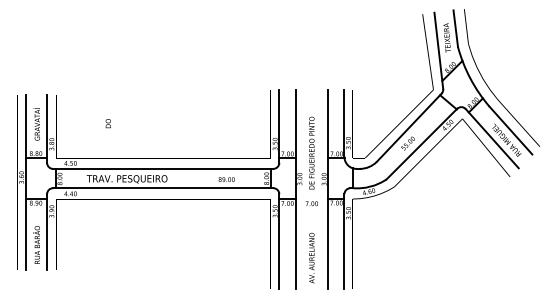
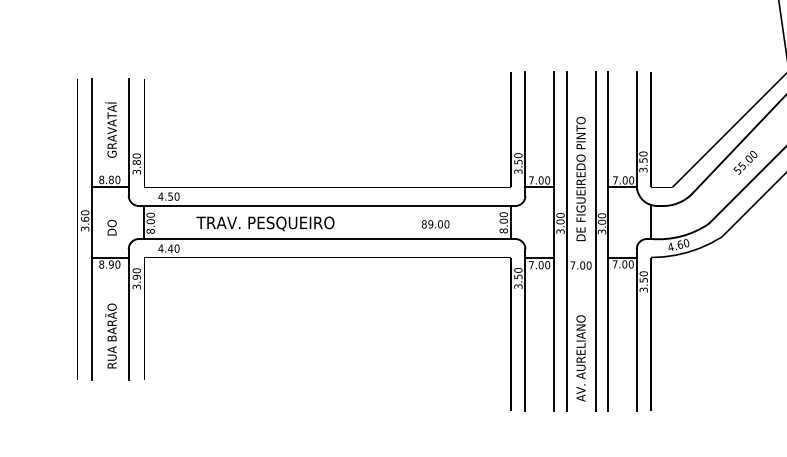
text: (107, 123) -> (110, 227), moved
line: (303, 189) -> (566, 241), added
line: (320, 189) -> (595, 241), added

